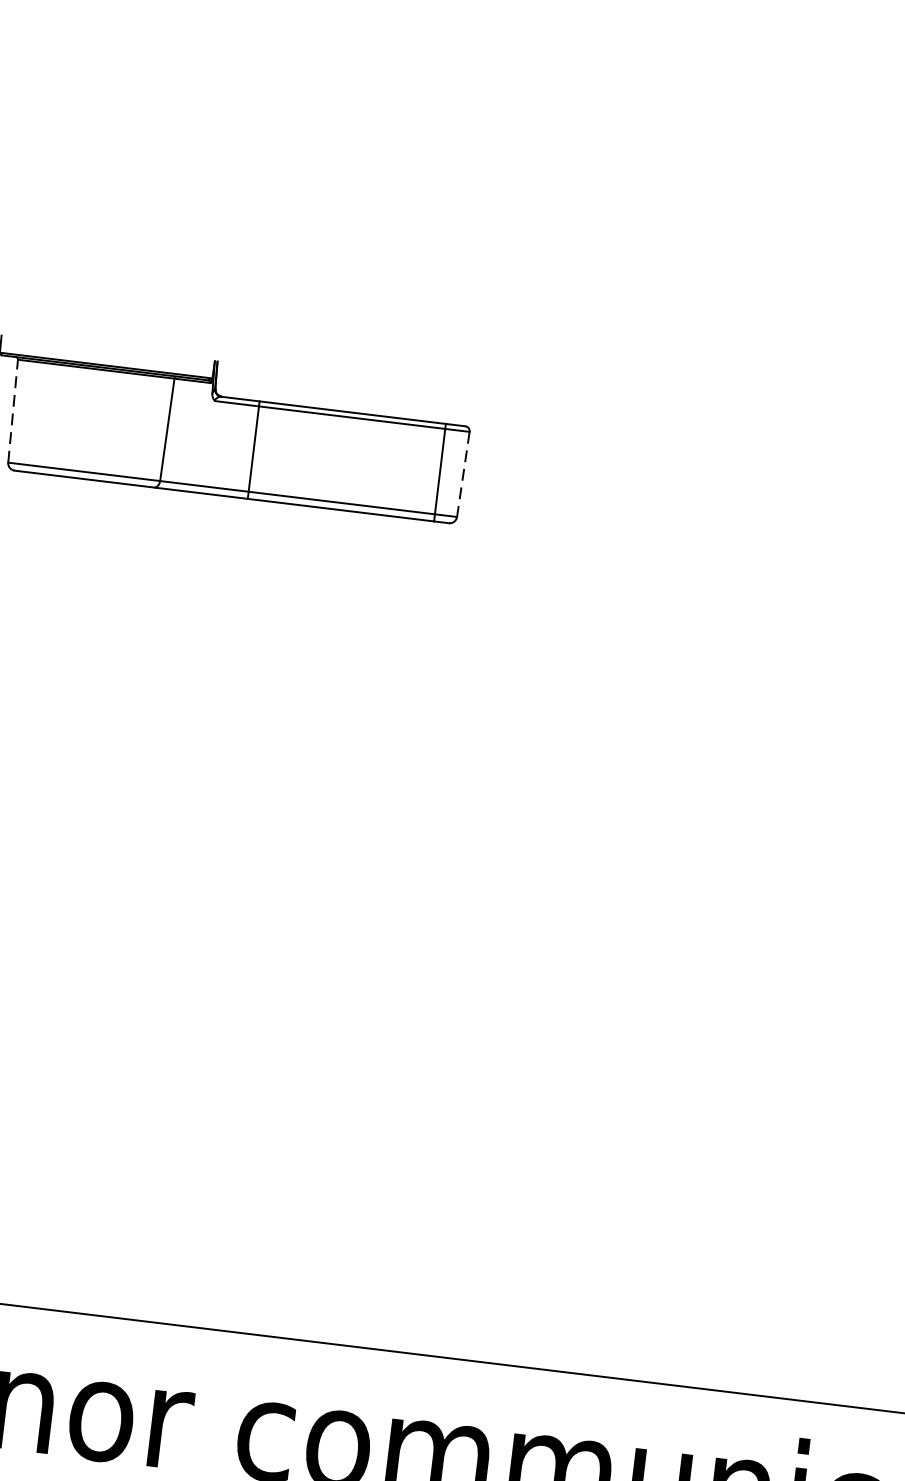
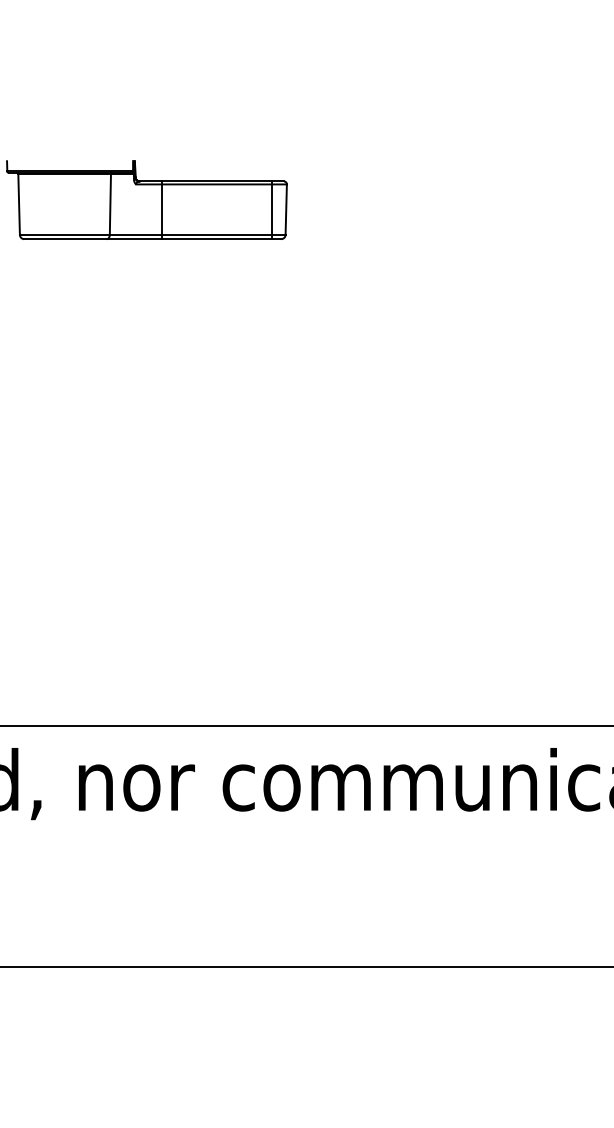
line: (13, 411) -> (19, 204), dashed -> solid
line: (463, 475) -> (286, 210), dashed -> solid

